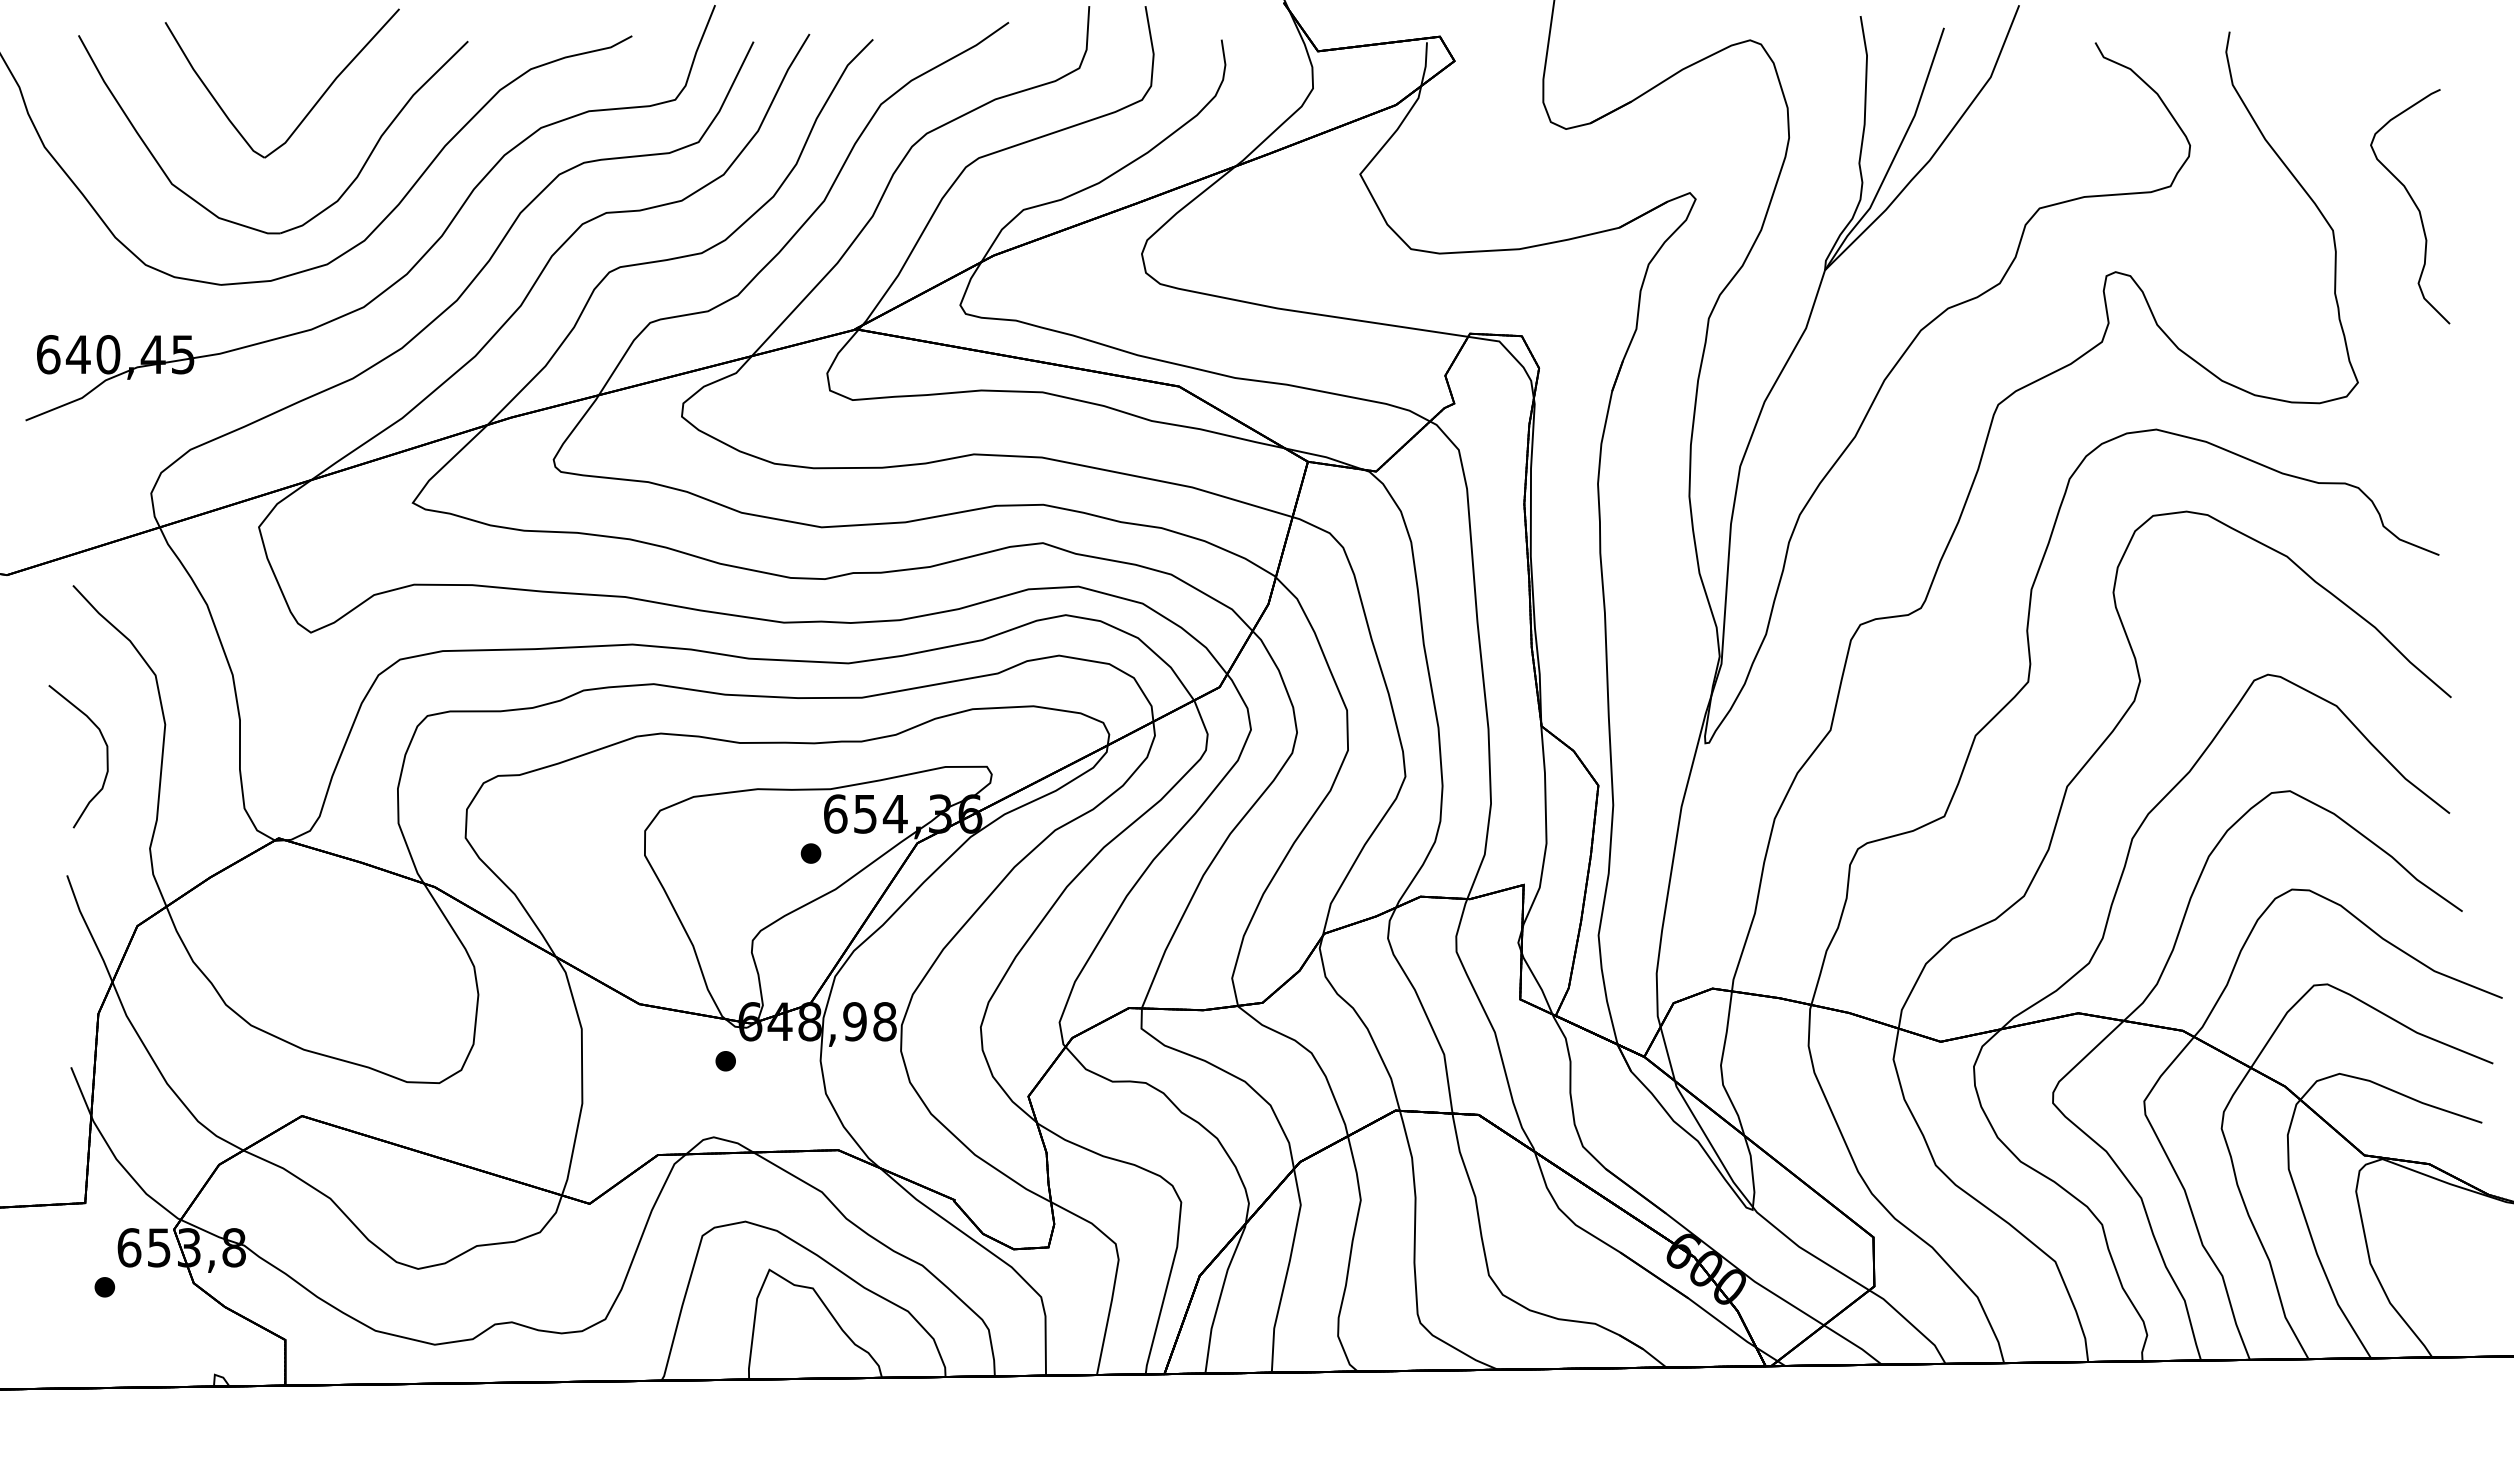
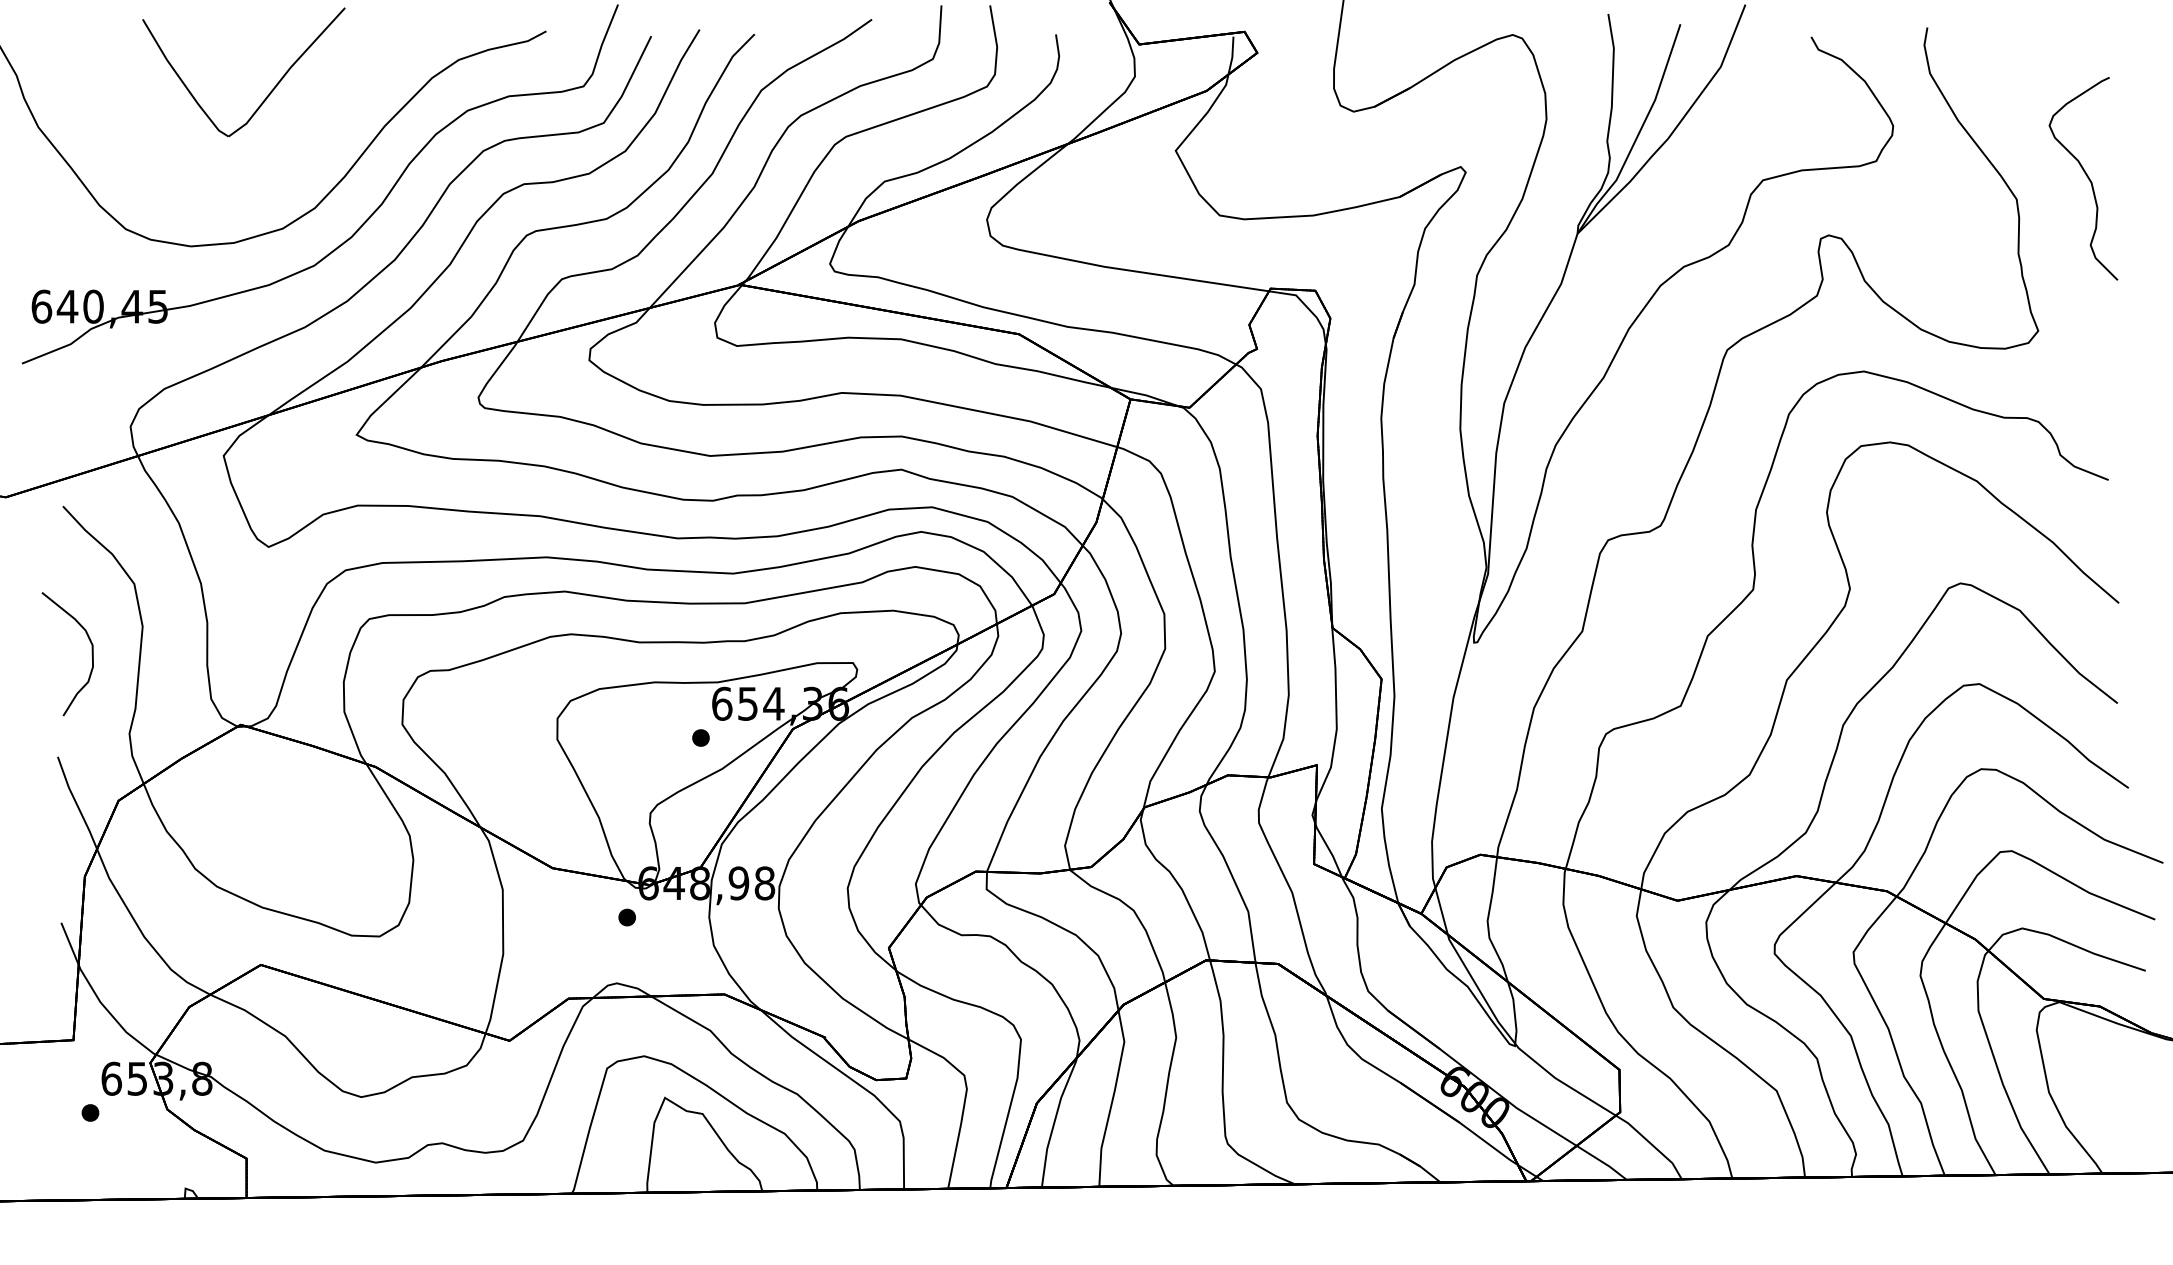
part: (327, 206) -> (282, 178), removed

